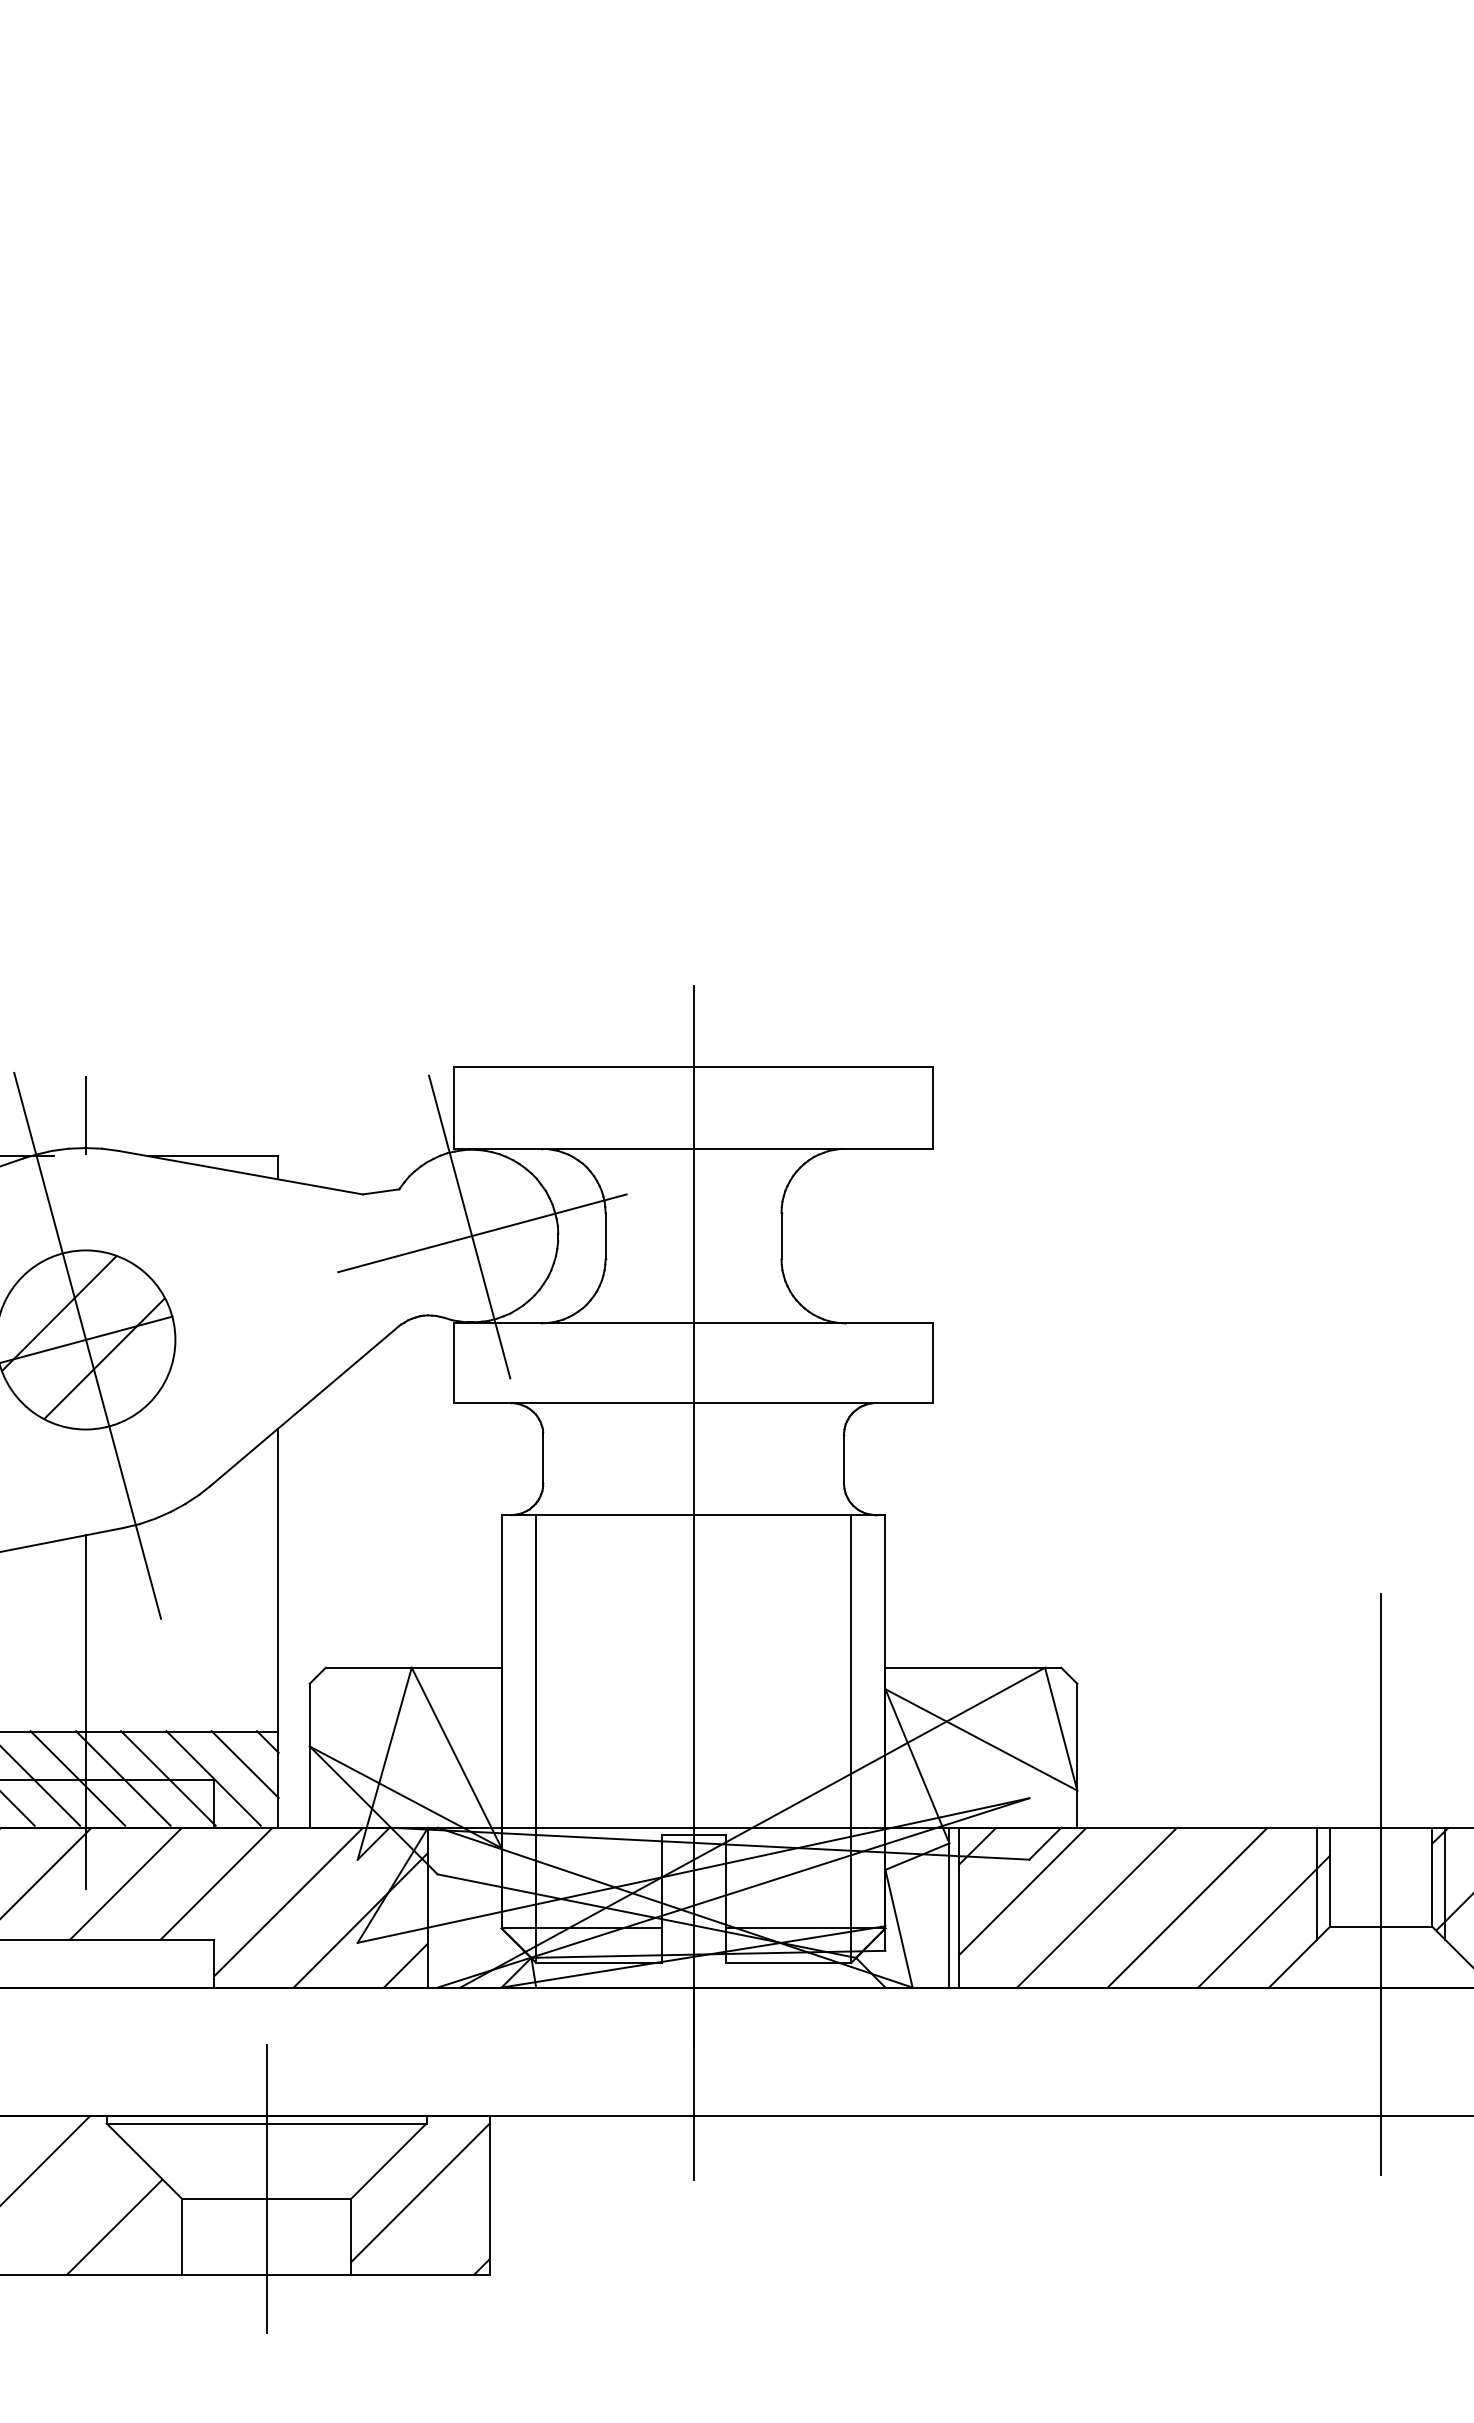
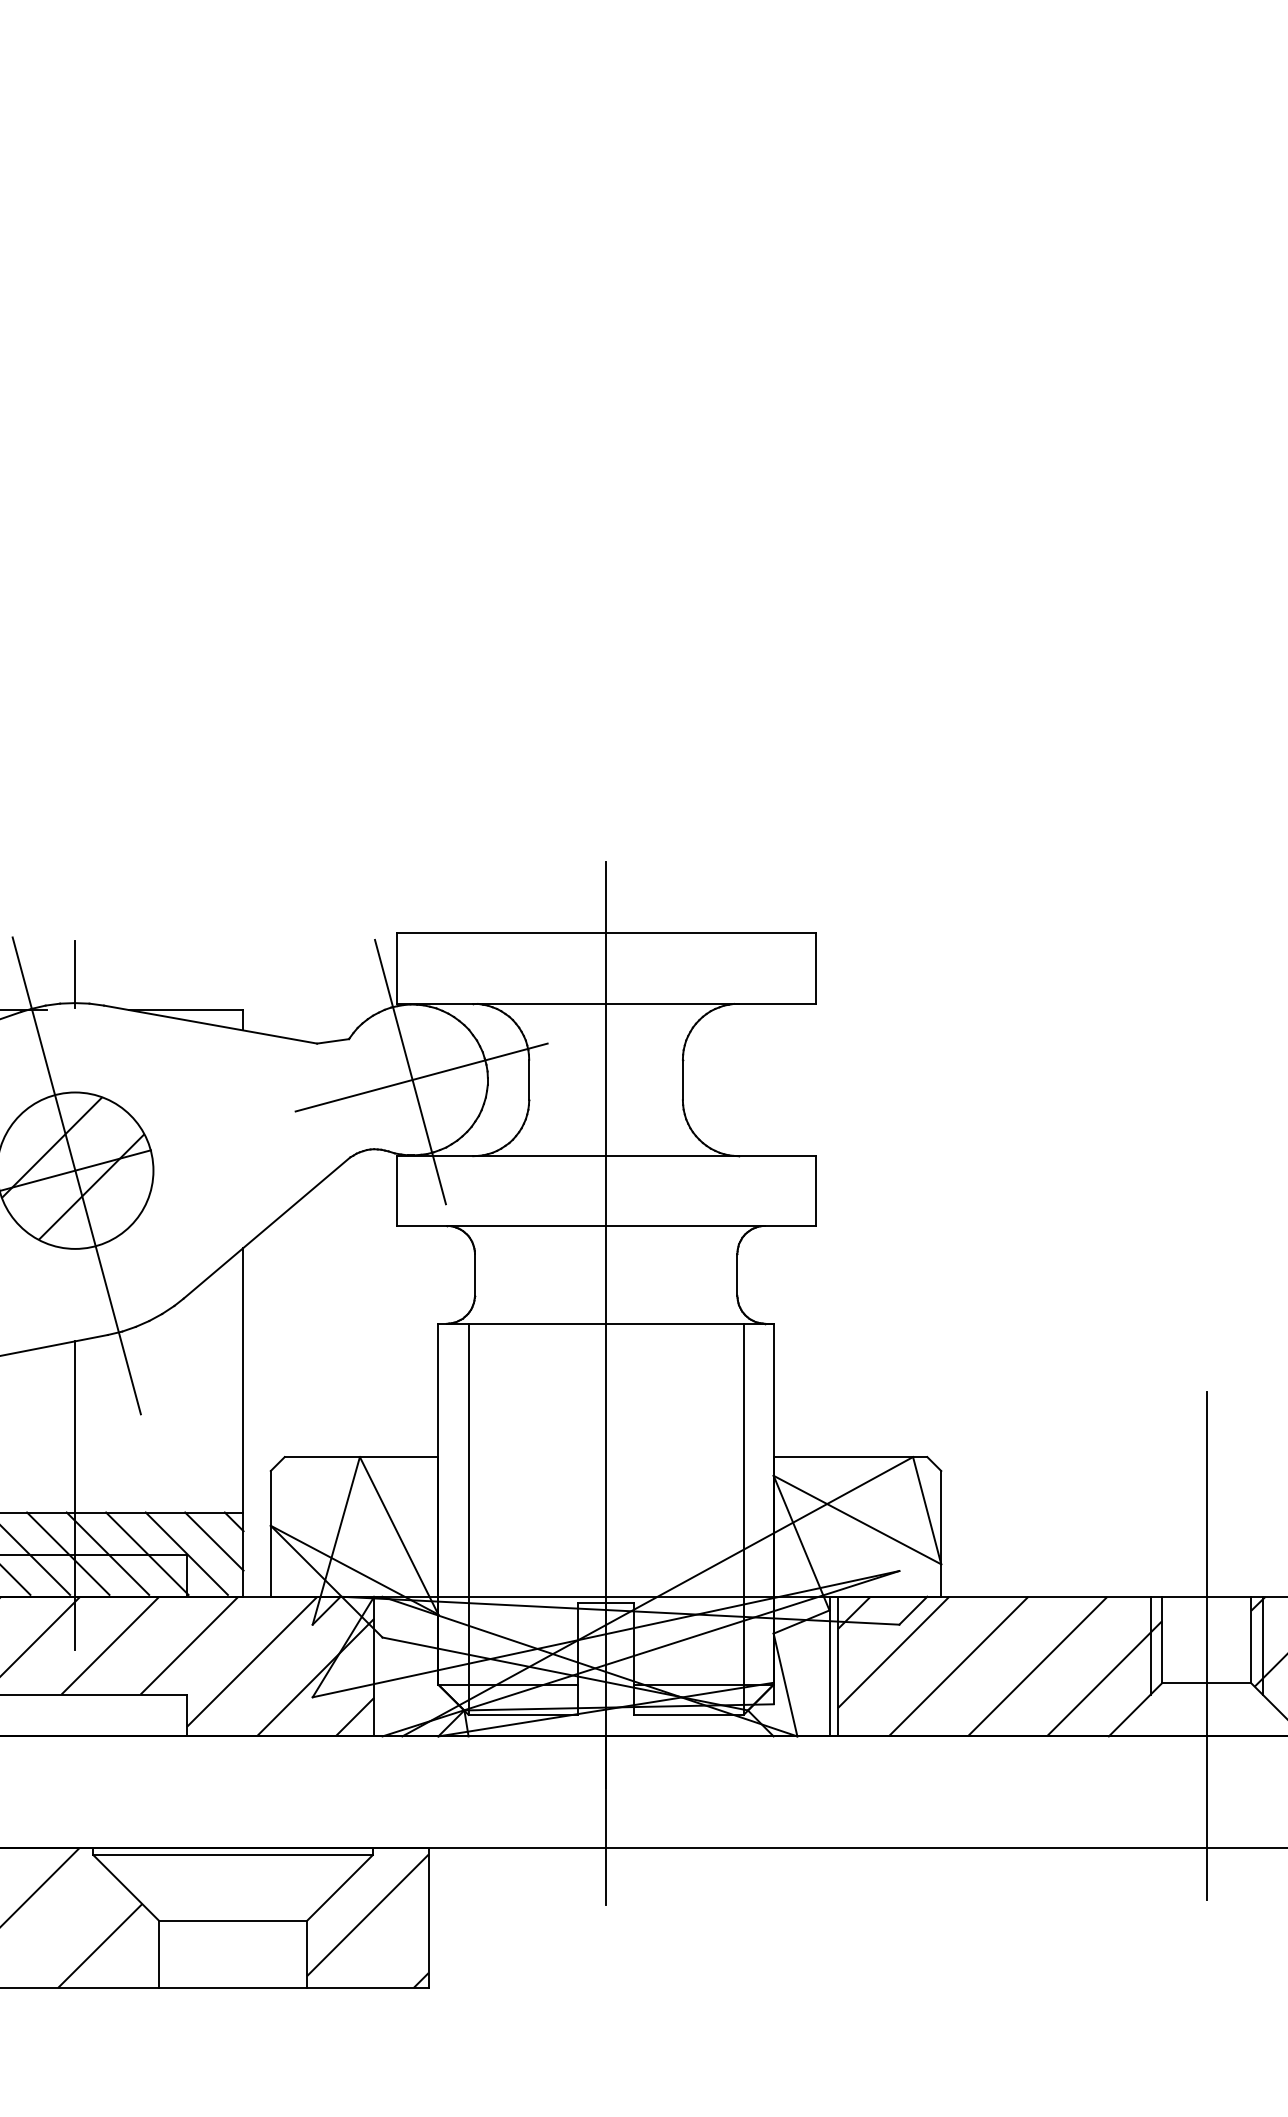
line: (266, 2189) -> (233, 1912), removed

